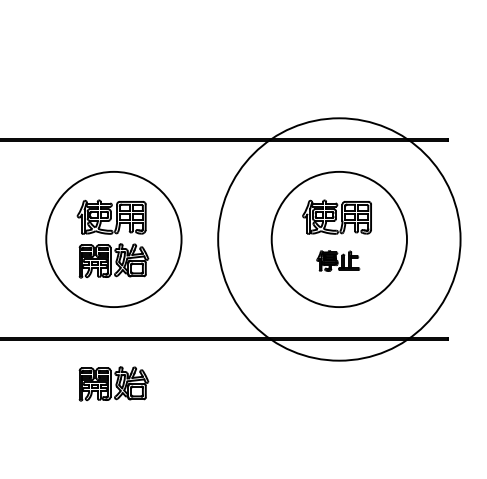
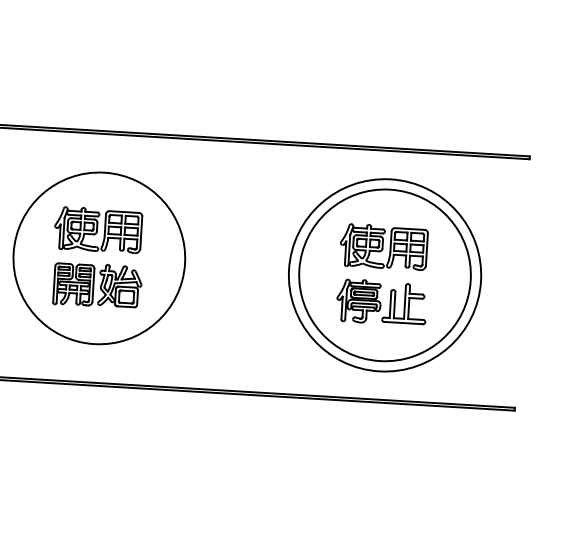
circle: (339, 239) -> (385, 275), size x0.62
part: (338, 260) -> (382, 301), size x1.67
part: (113, 383) -> (87, 440), removed

